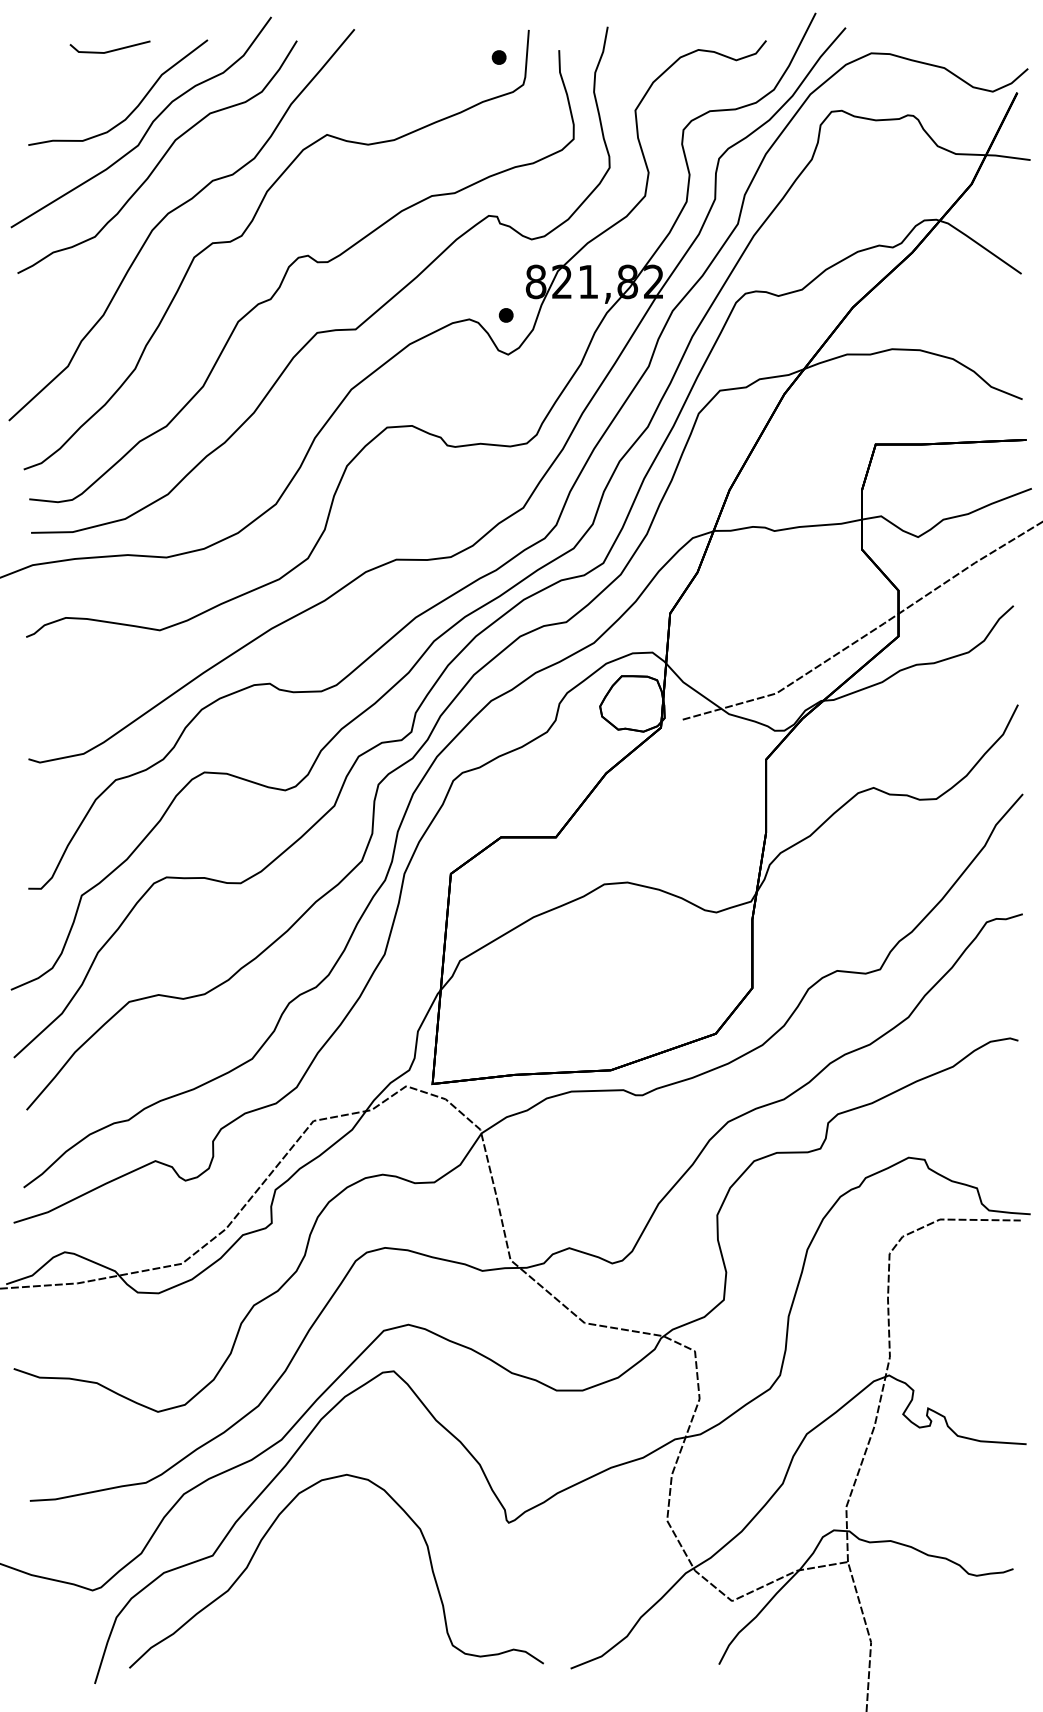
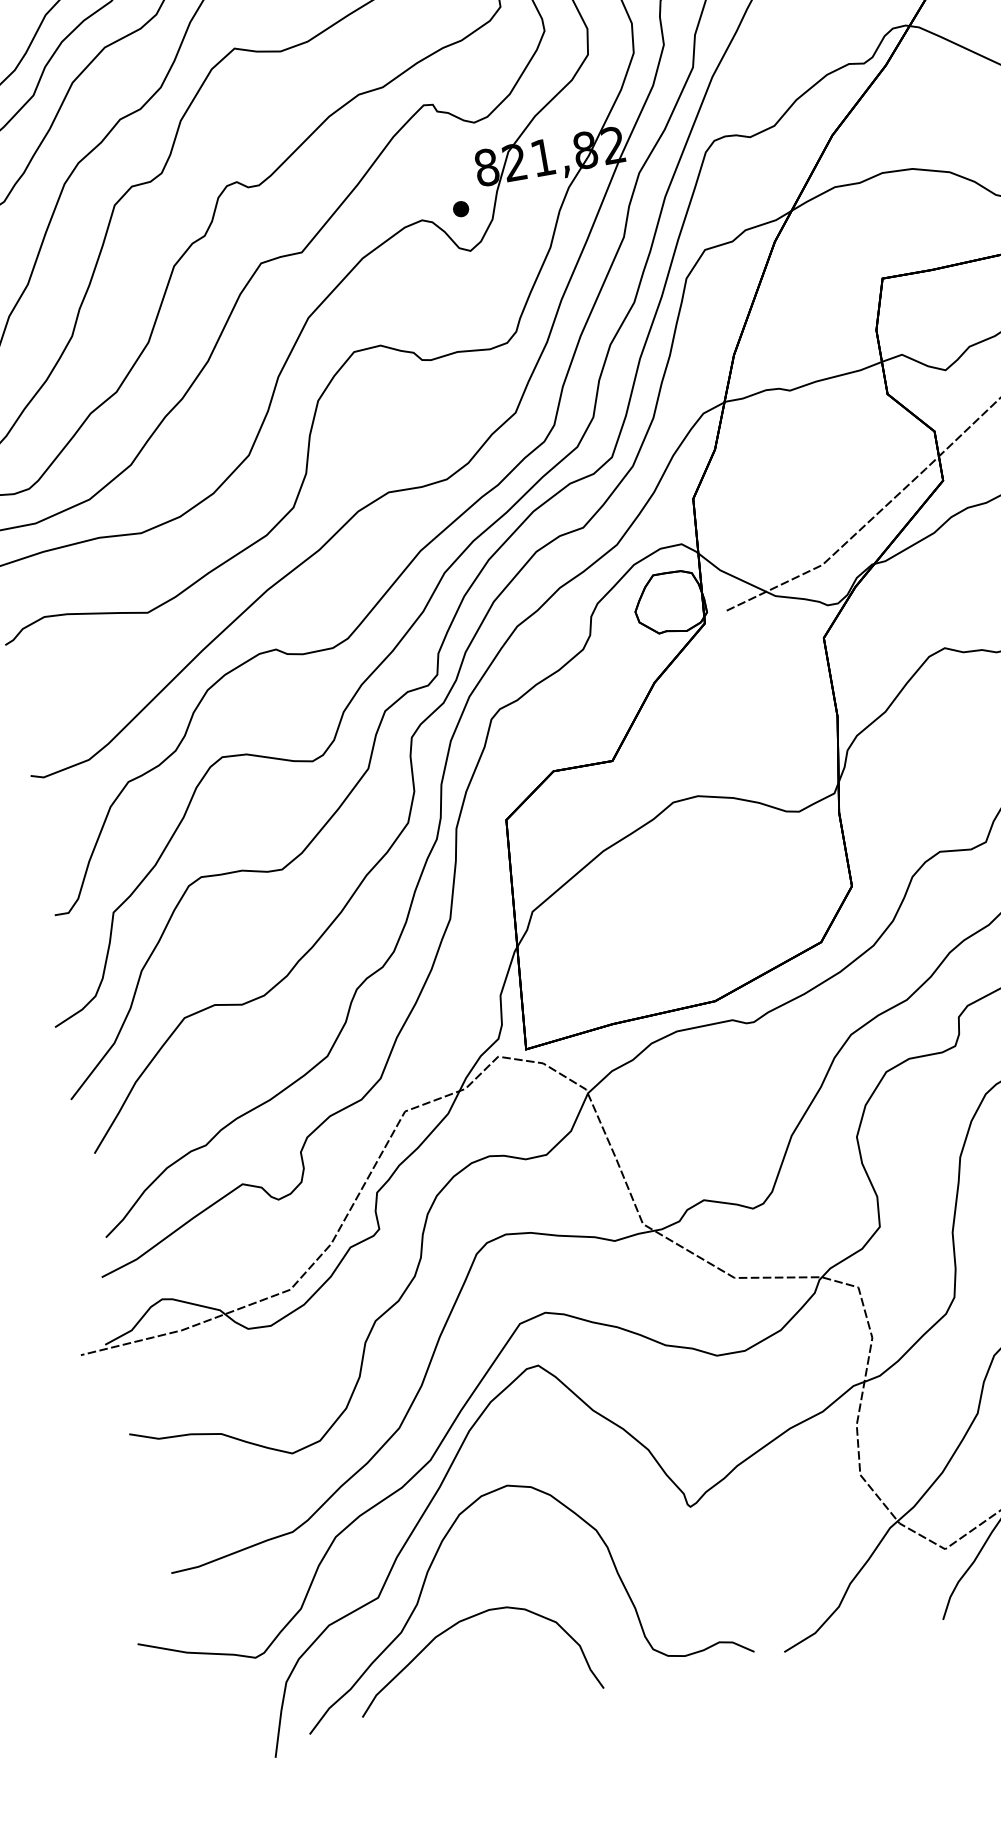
curve: (277, 1593) -> (454, 1626), added

